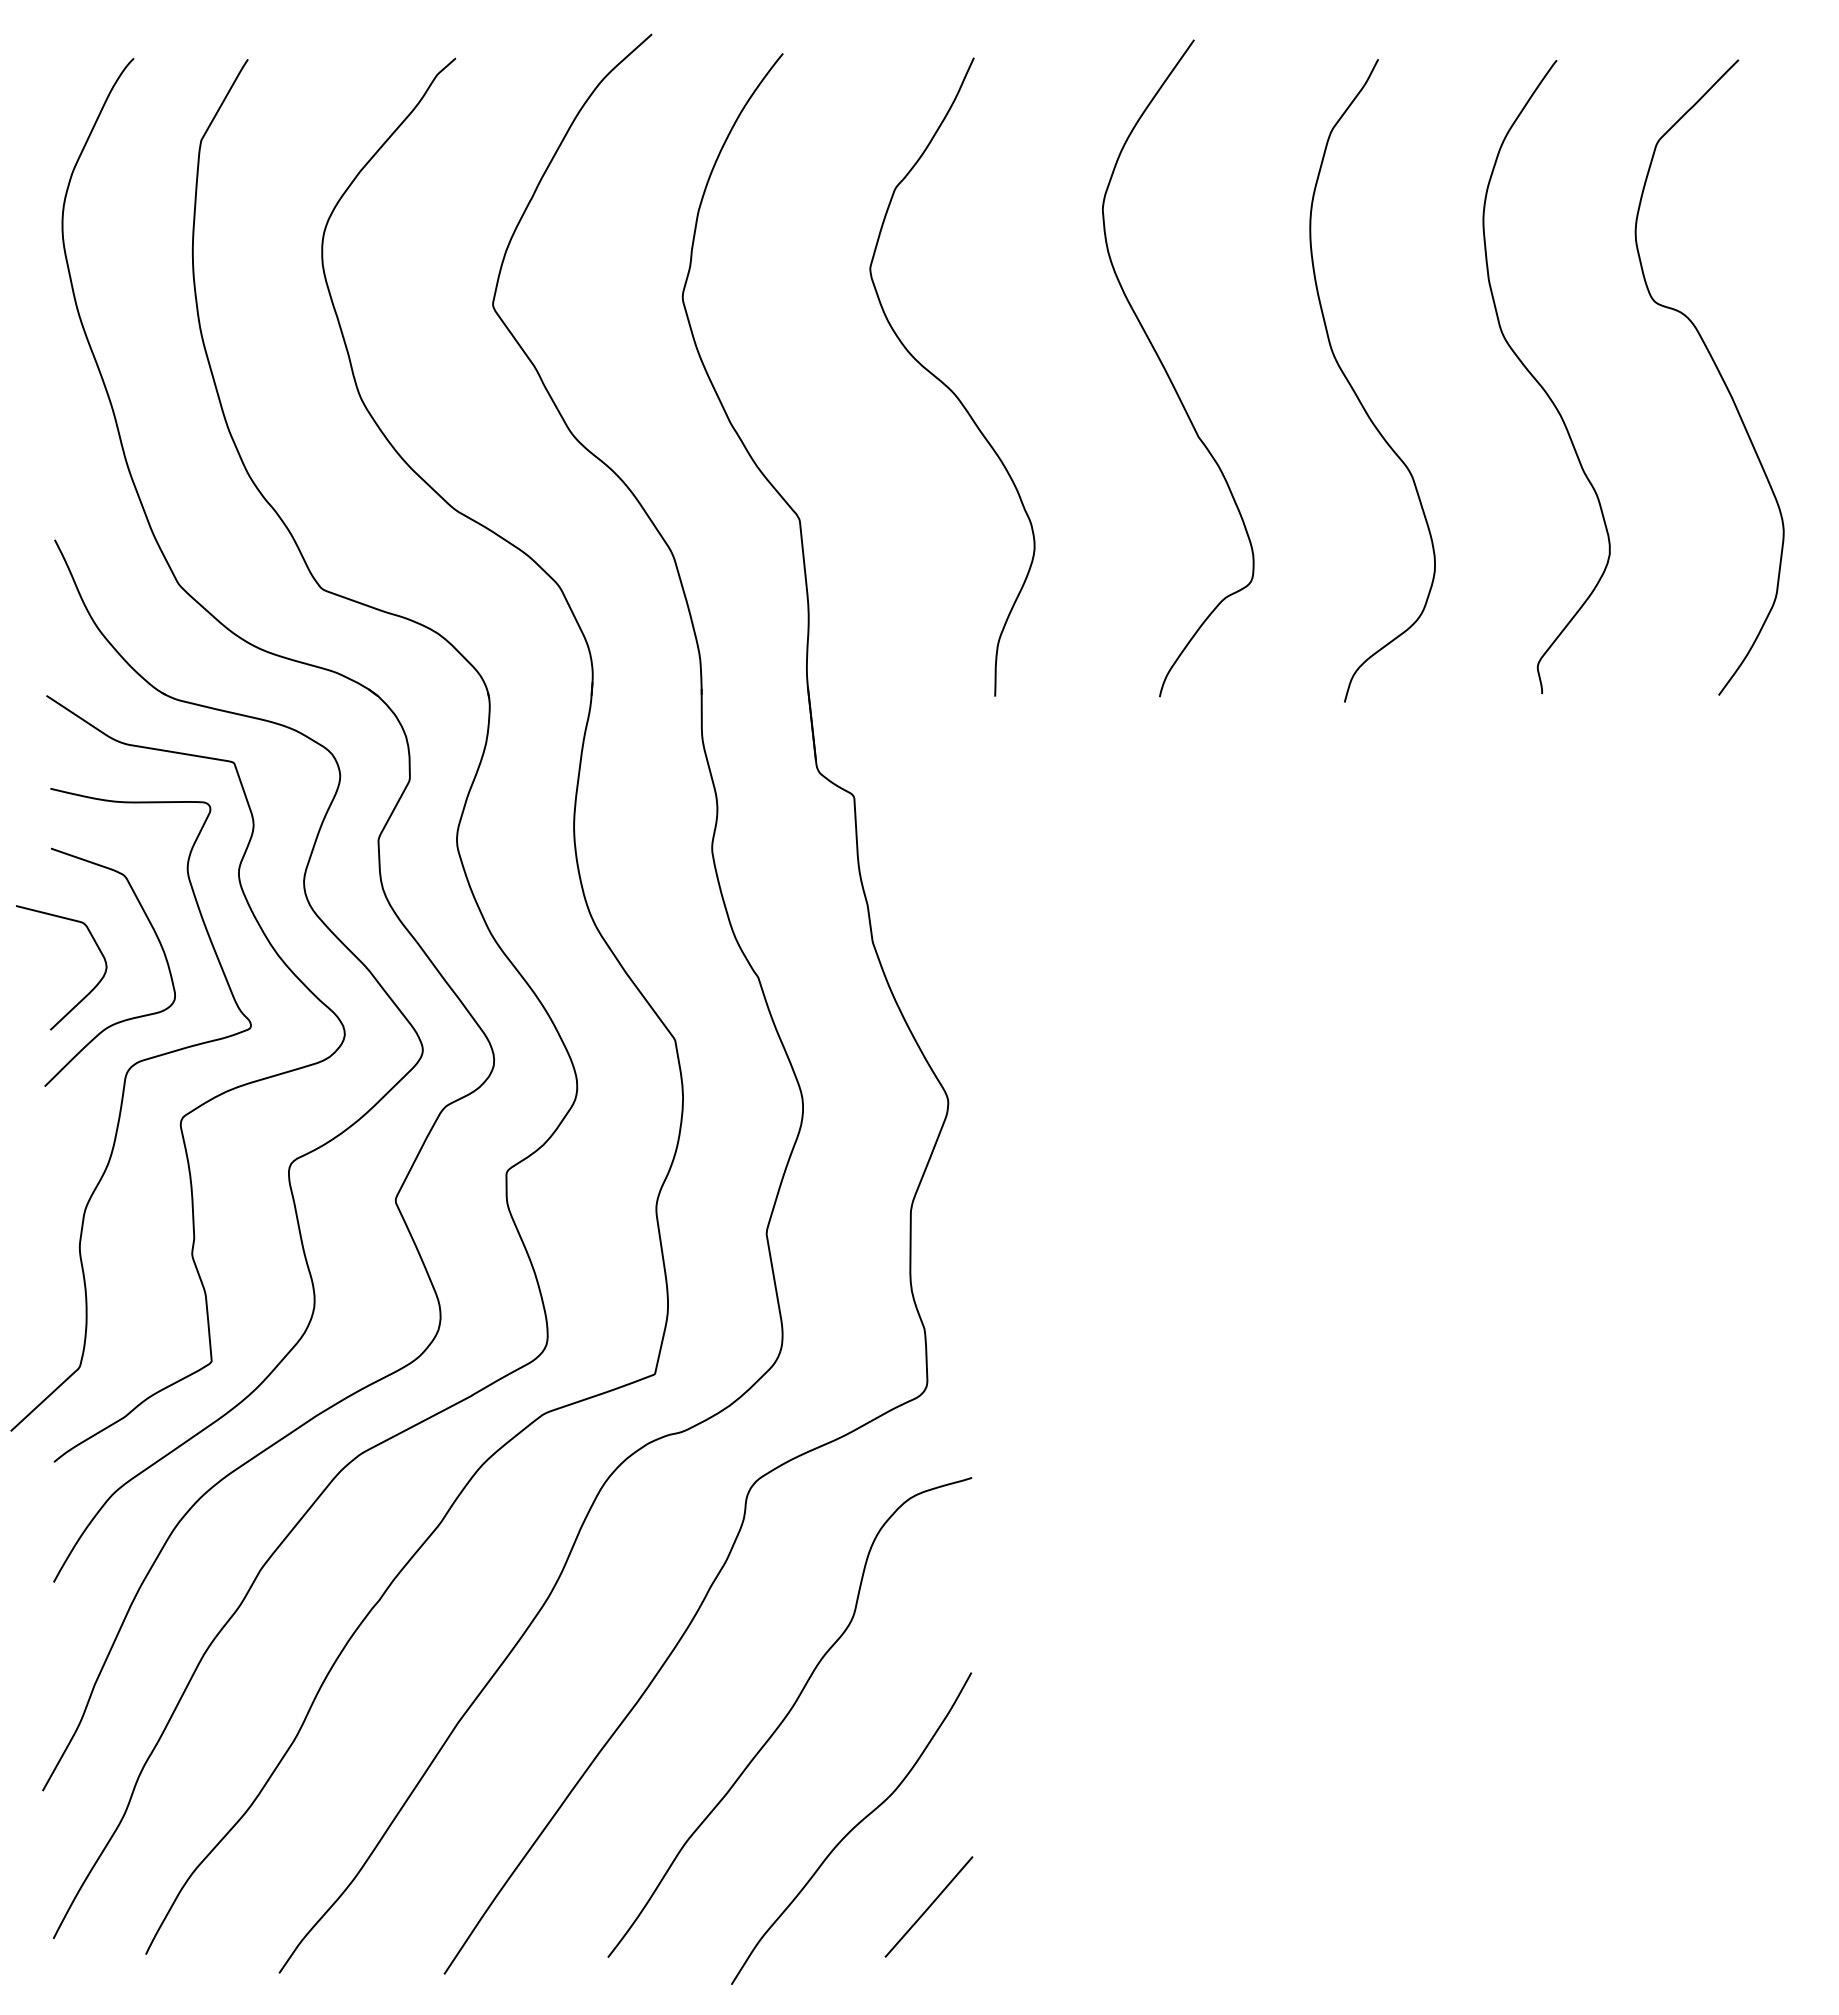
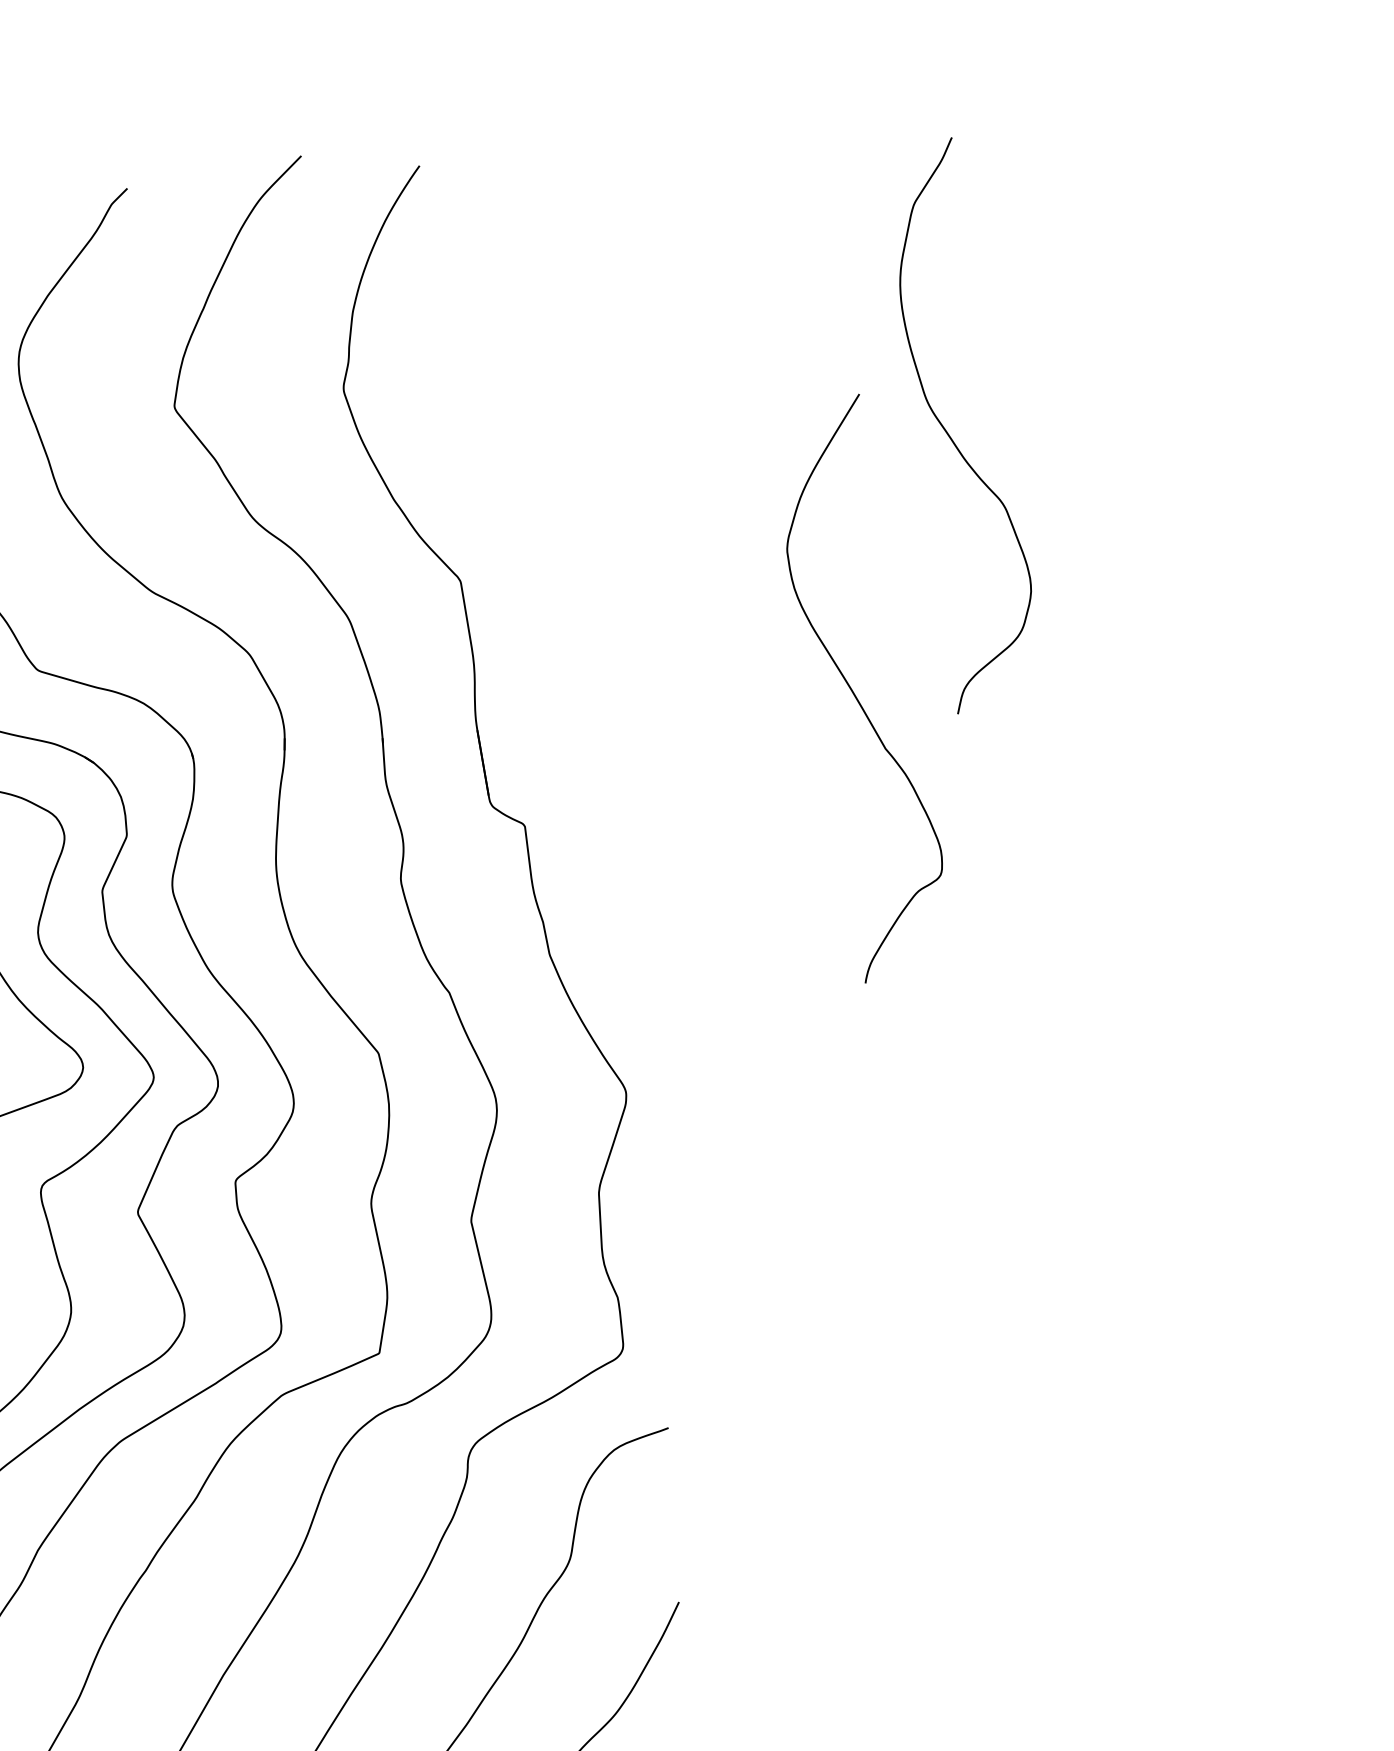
curve: (1168, 373) -> (855, 693), moved
curve: (1718, 373) -> (1273, 399), removed
curve: (1539, 382) -> (1114, 417), removed
curve: (946, 384) -> (584, 452), removed

